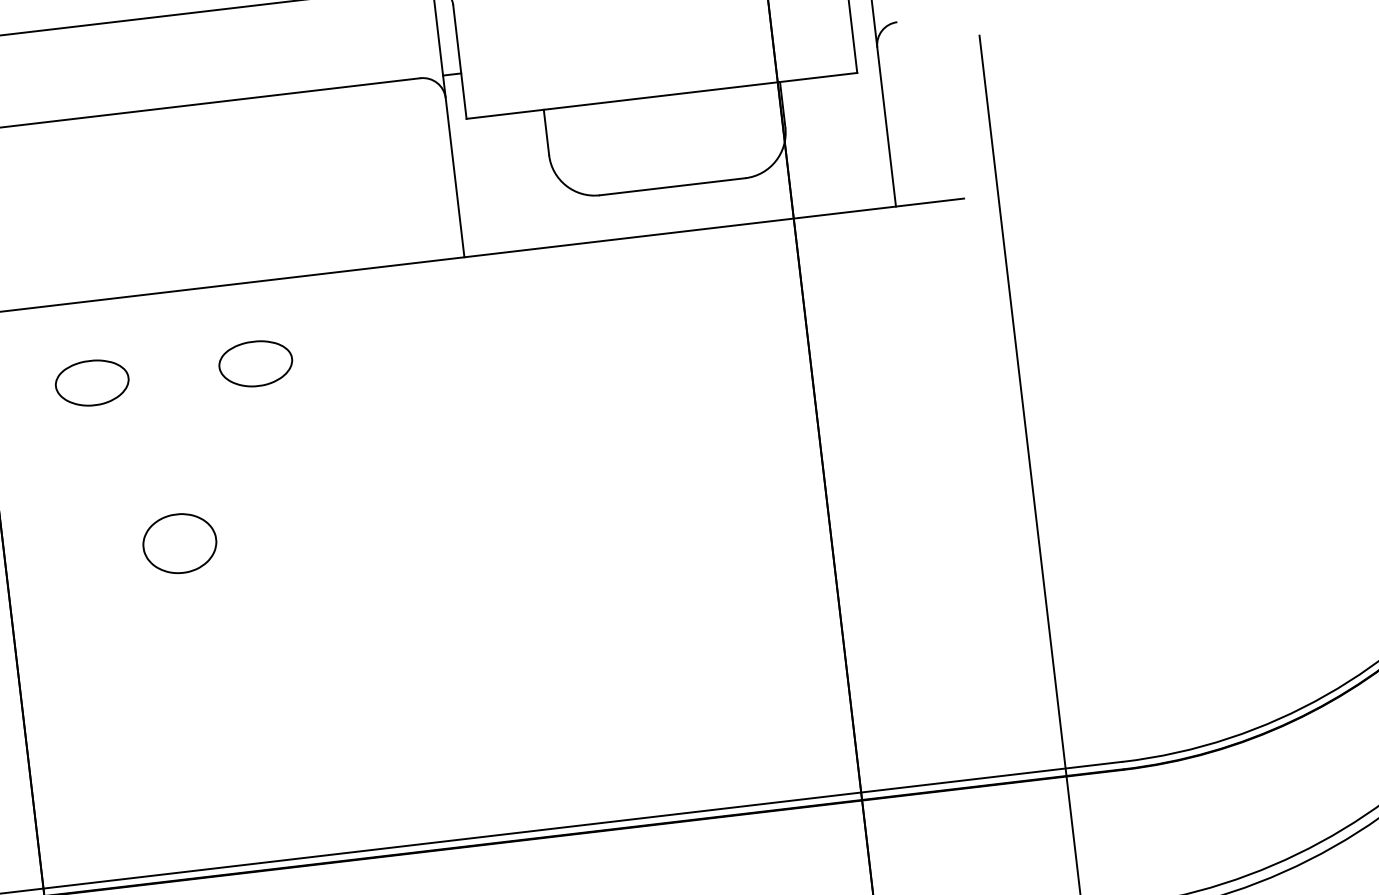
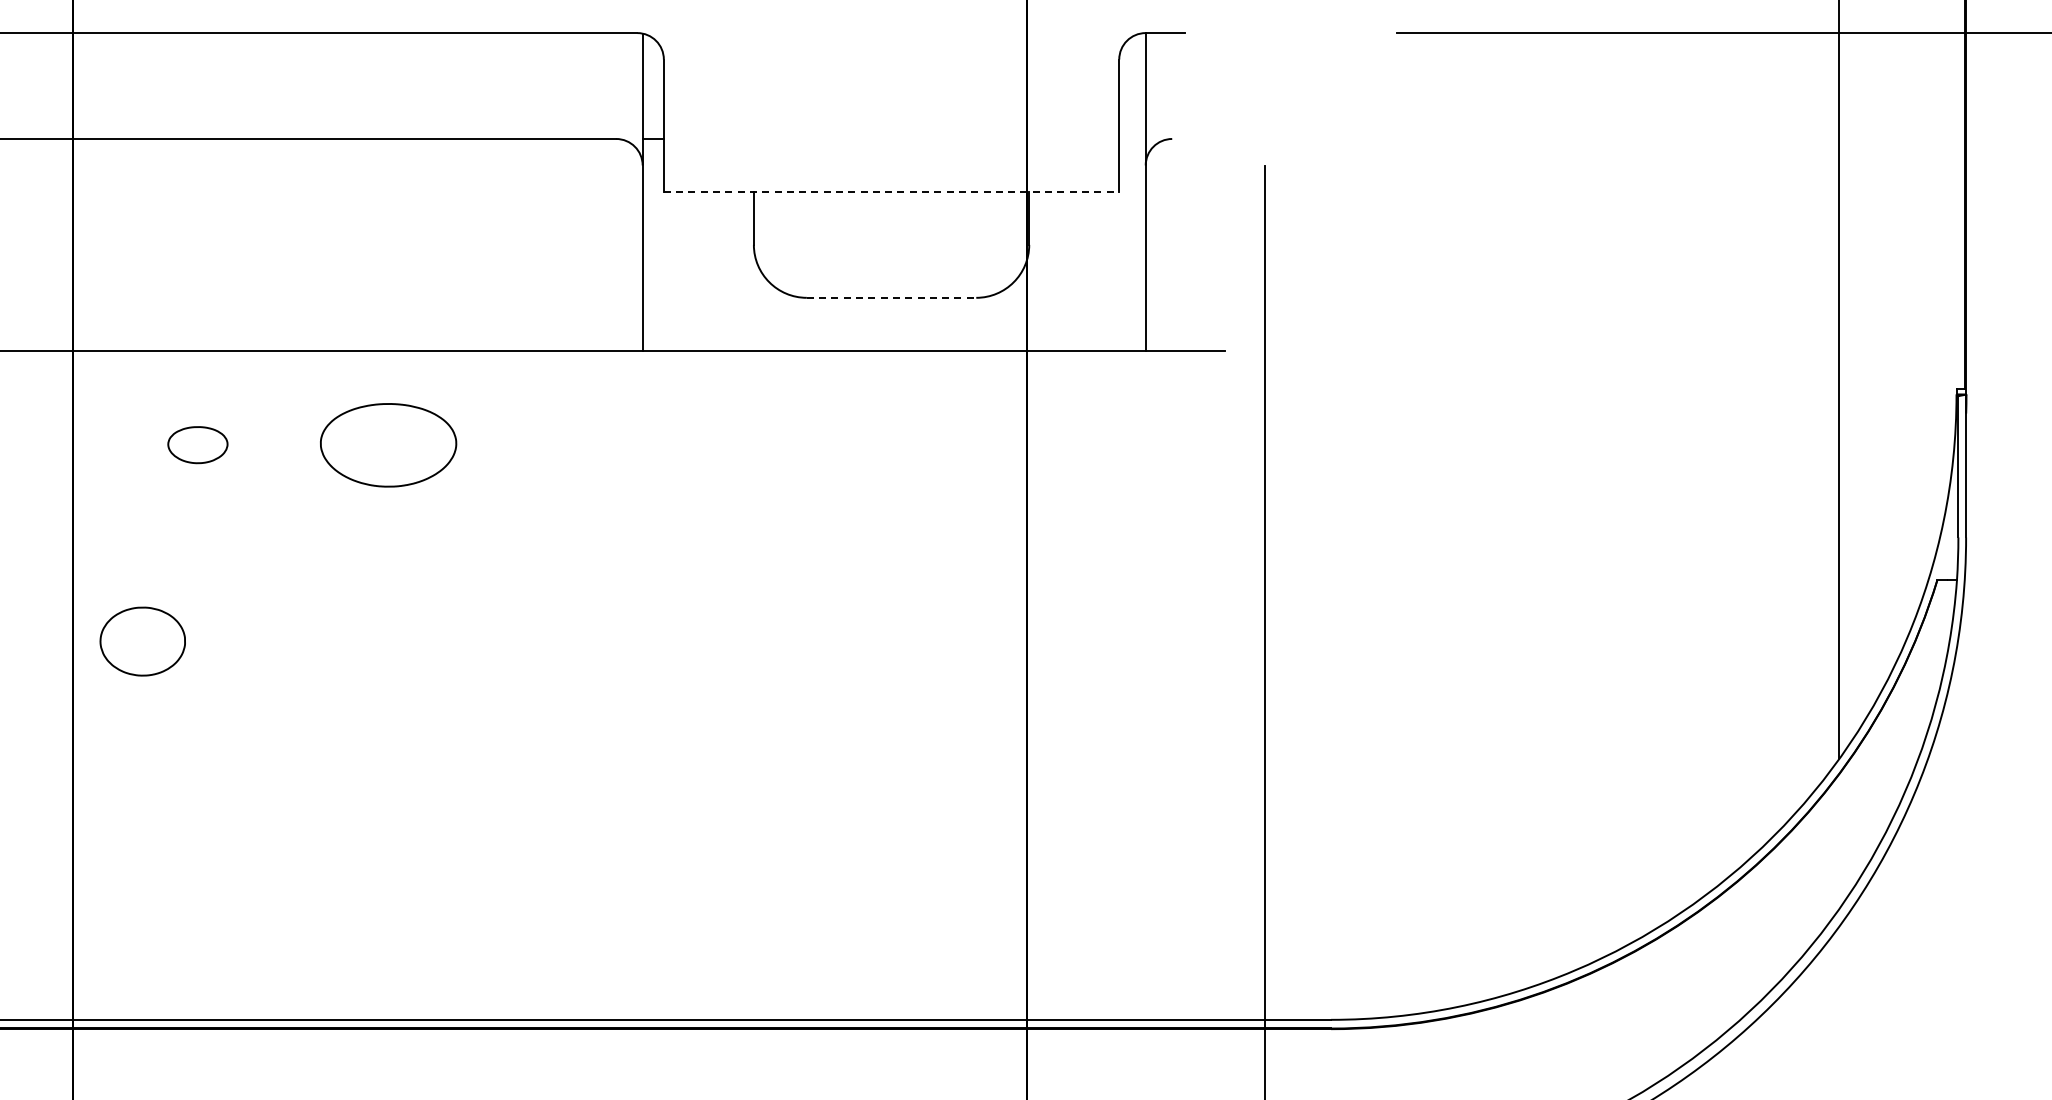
line: (661, 95) -> (891, 191), solid -> dashed
line: (672, 186) -> (891, 297), solid -> dashed
part: (255, 363) -> (388, 444), size x1.6
part: (91, 382) -> (197, 444), size x0.7
part: (179, 543) -> (142, 641), moved

